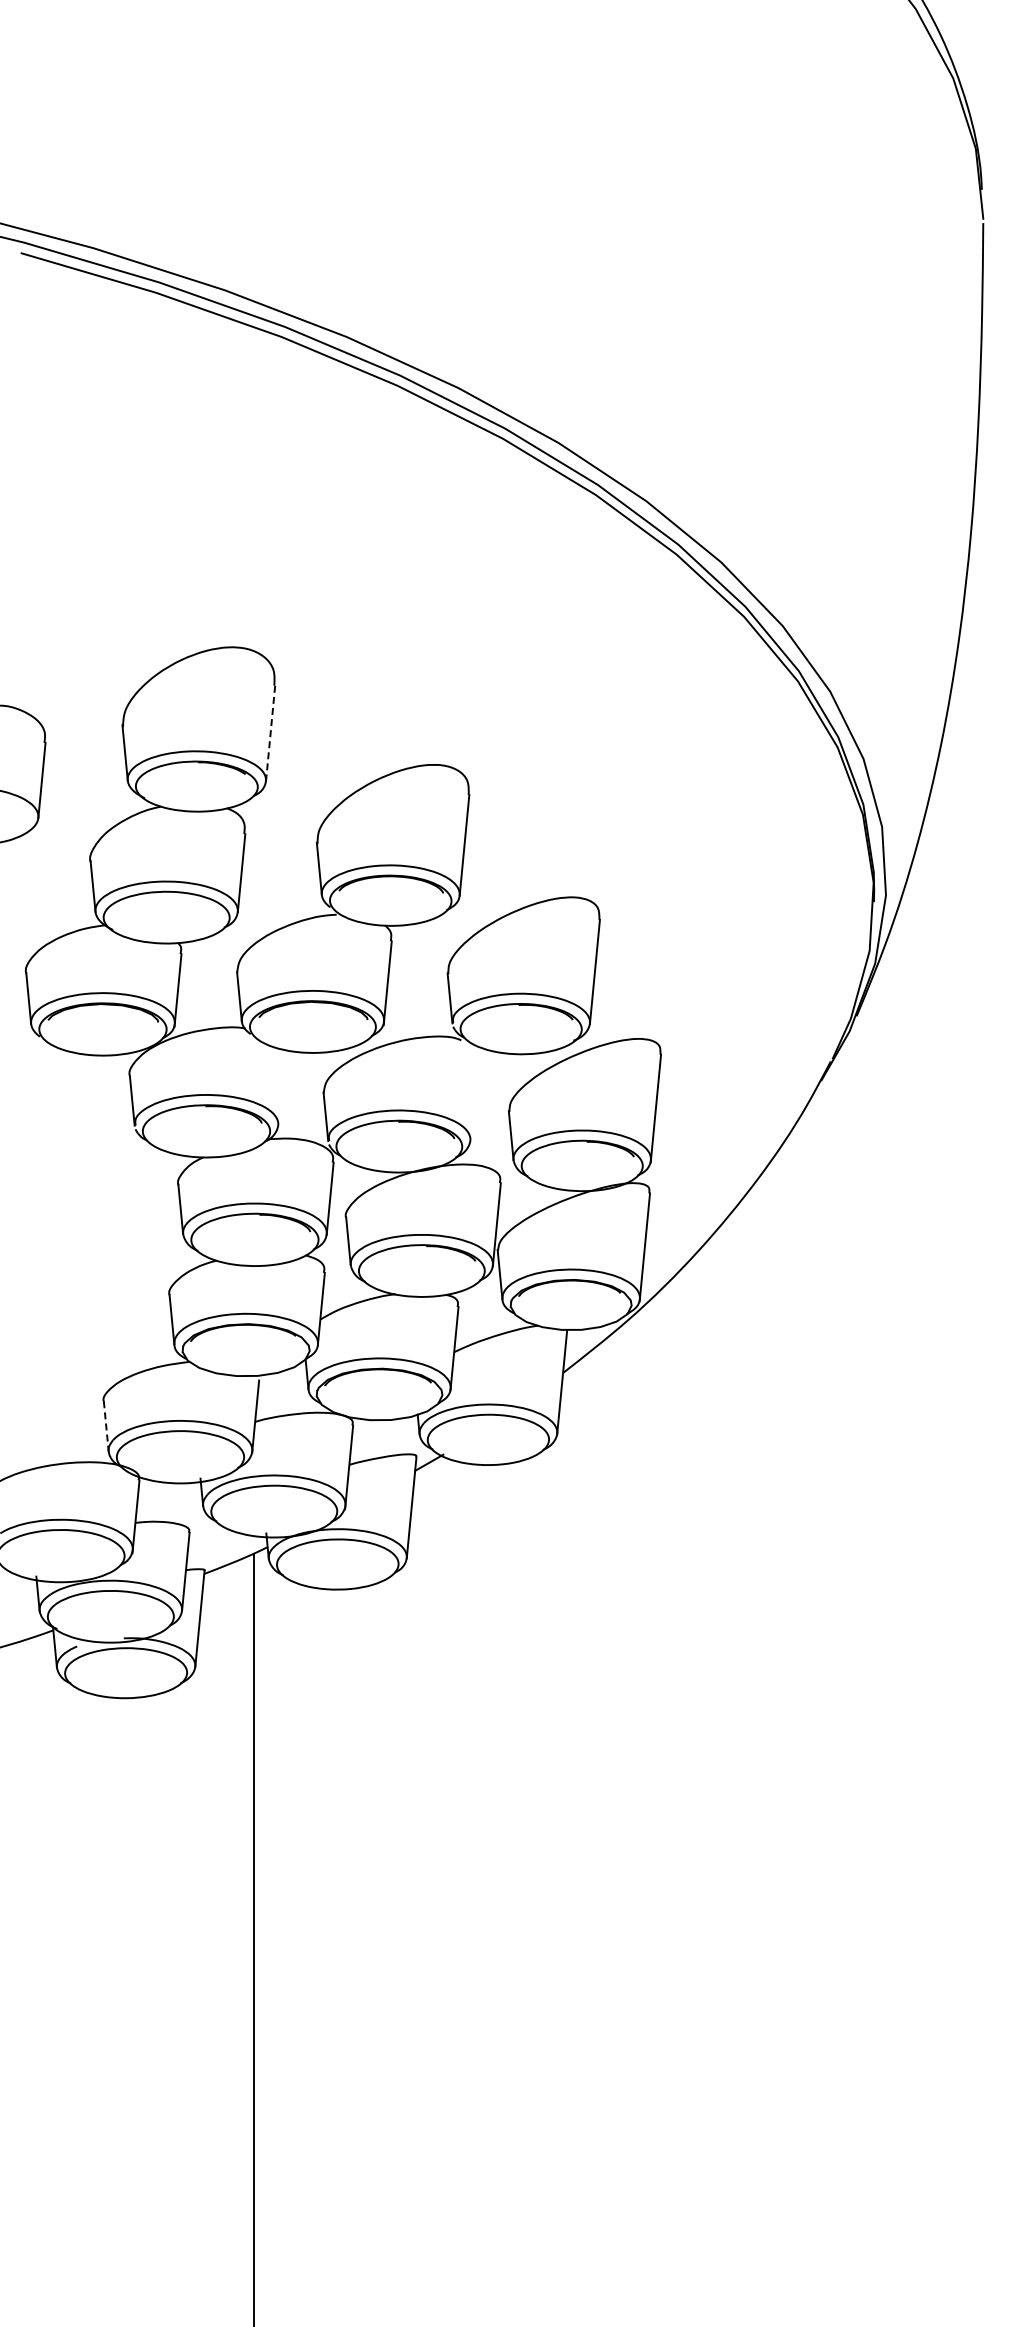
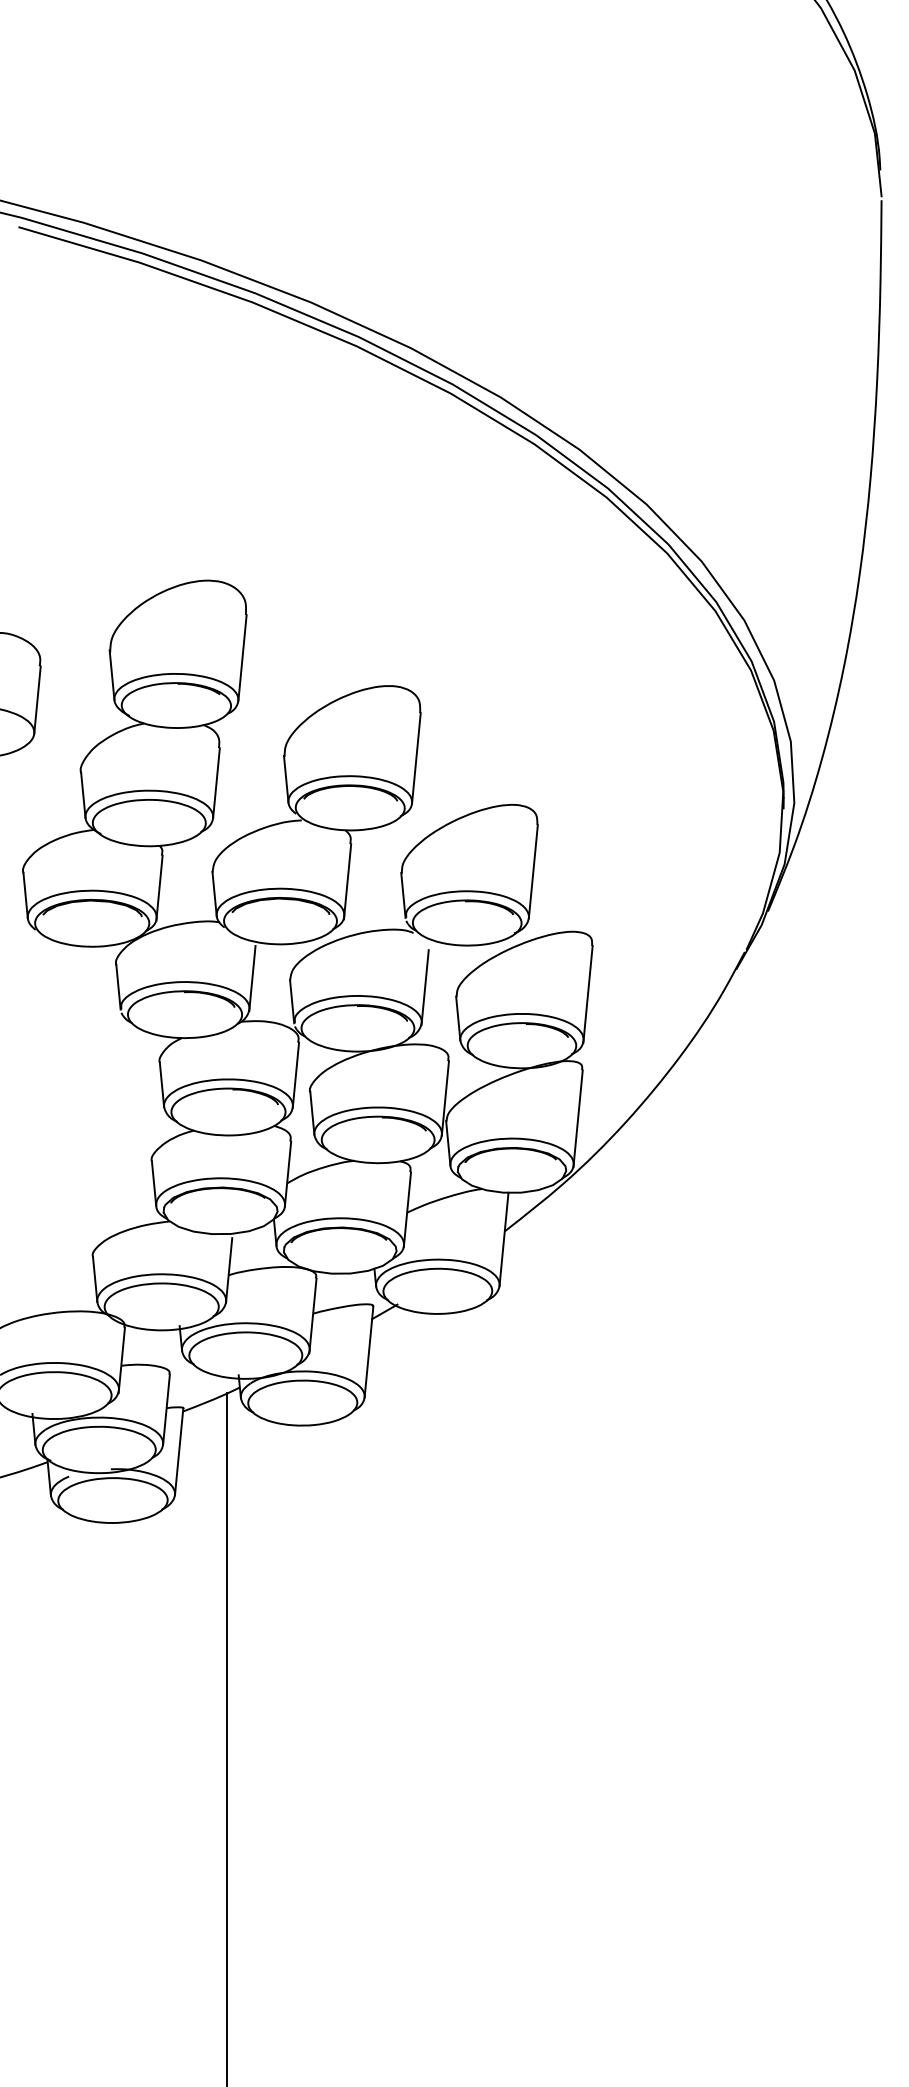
line: (270, 733) -> (242, 657), dashed -> solid
line: (281, 1090) -> (252, 978), added
line: (474, 1100) -> (425, 987), added
line: (106, 1426) -> (95, 1279), dashed -> solid

